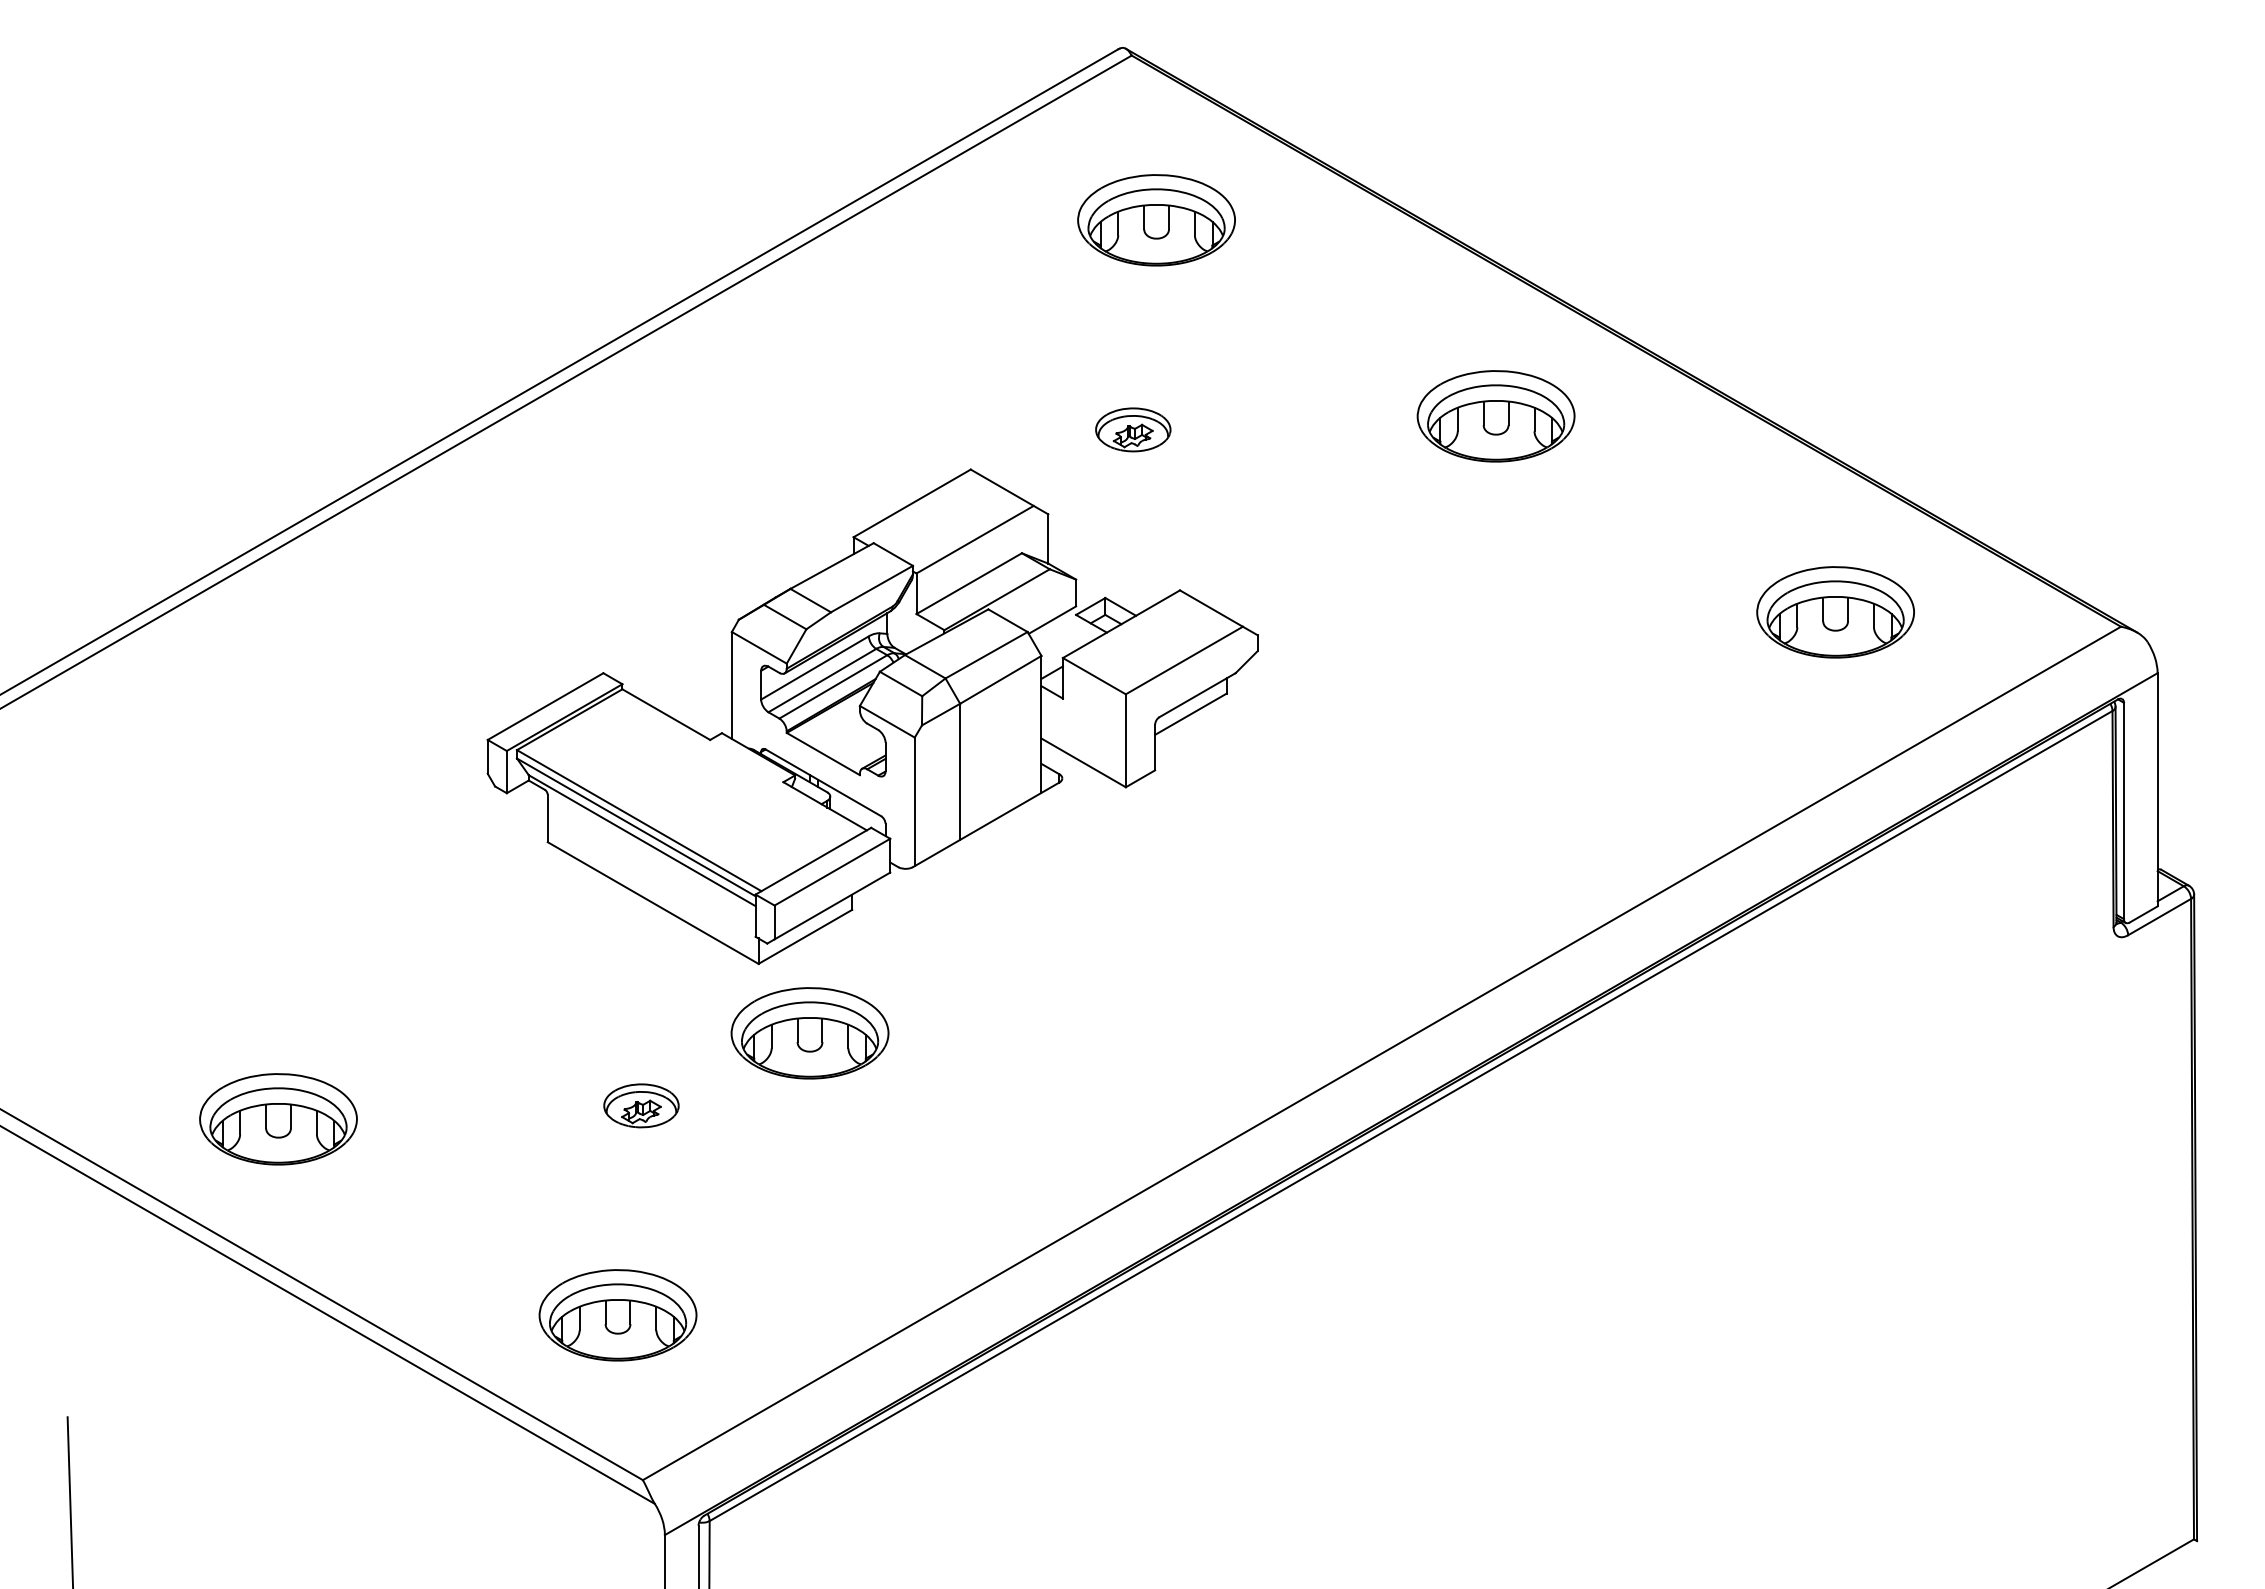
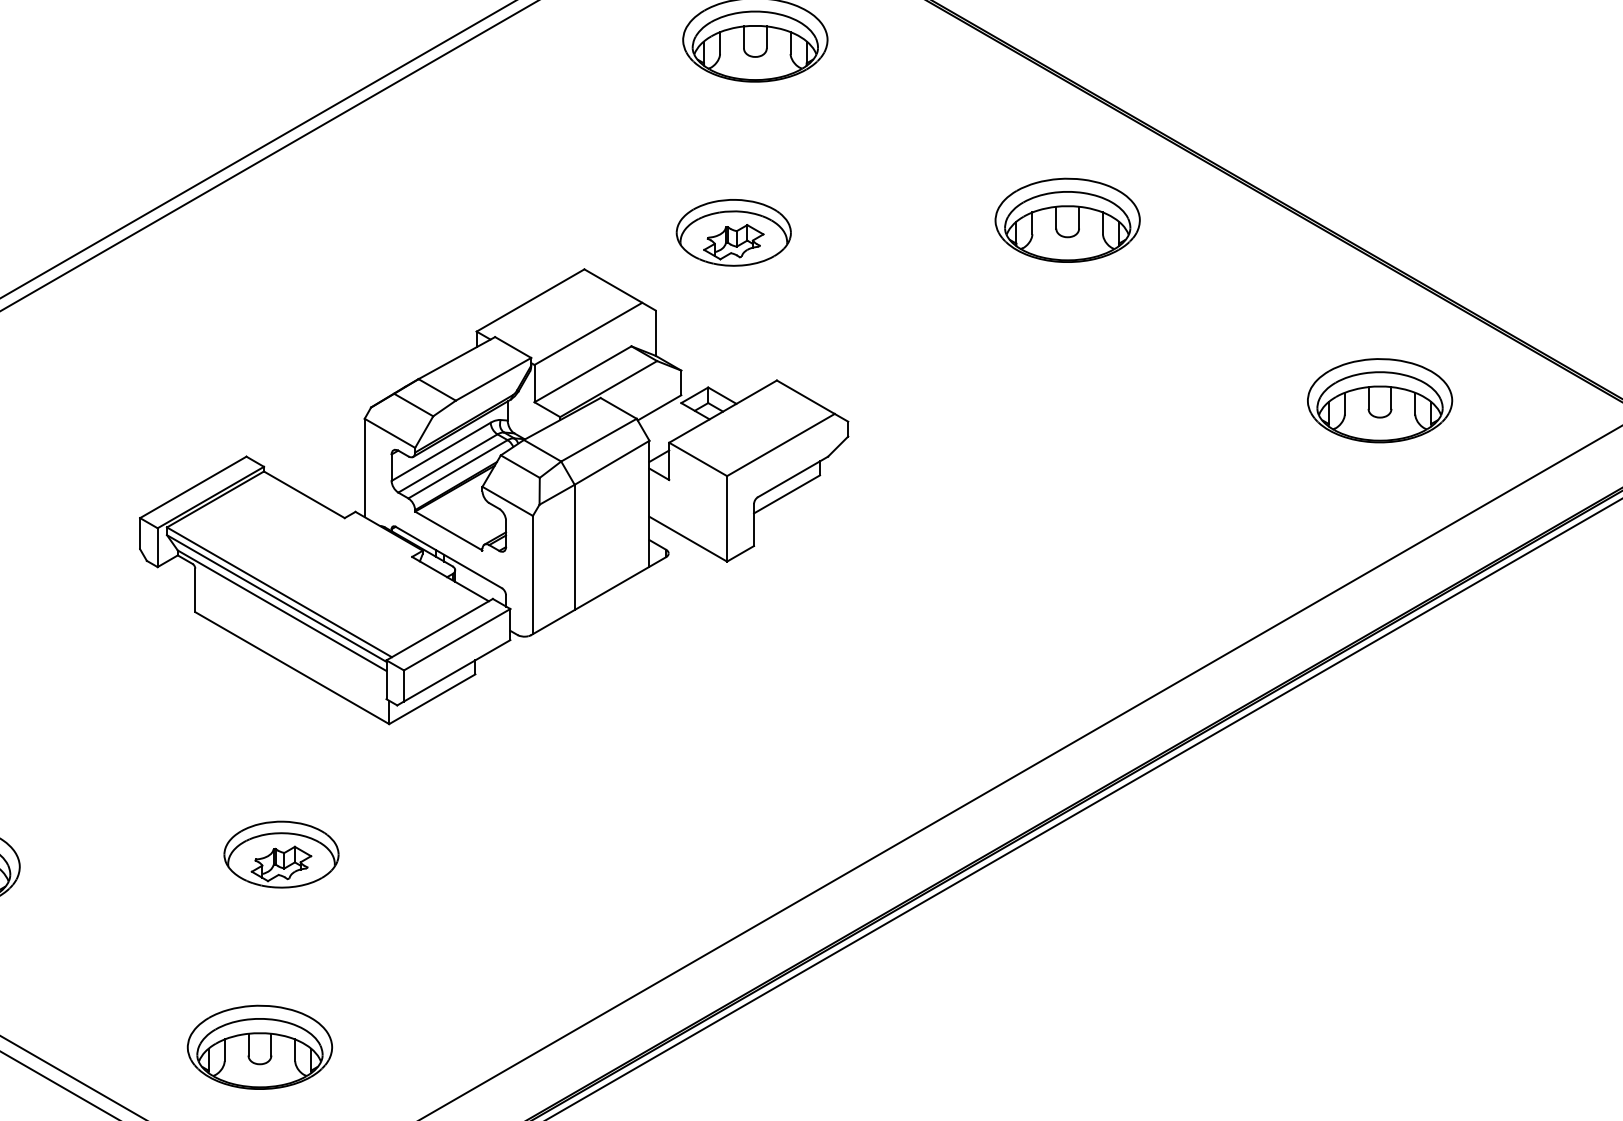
part: (1133, 429) -> (734, 232), size x1.67
part: (809, 1033) -> (436, 788), removed
part: (641, 1105) -> (281, 854), size x1.67

